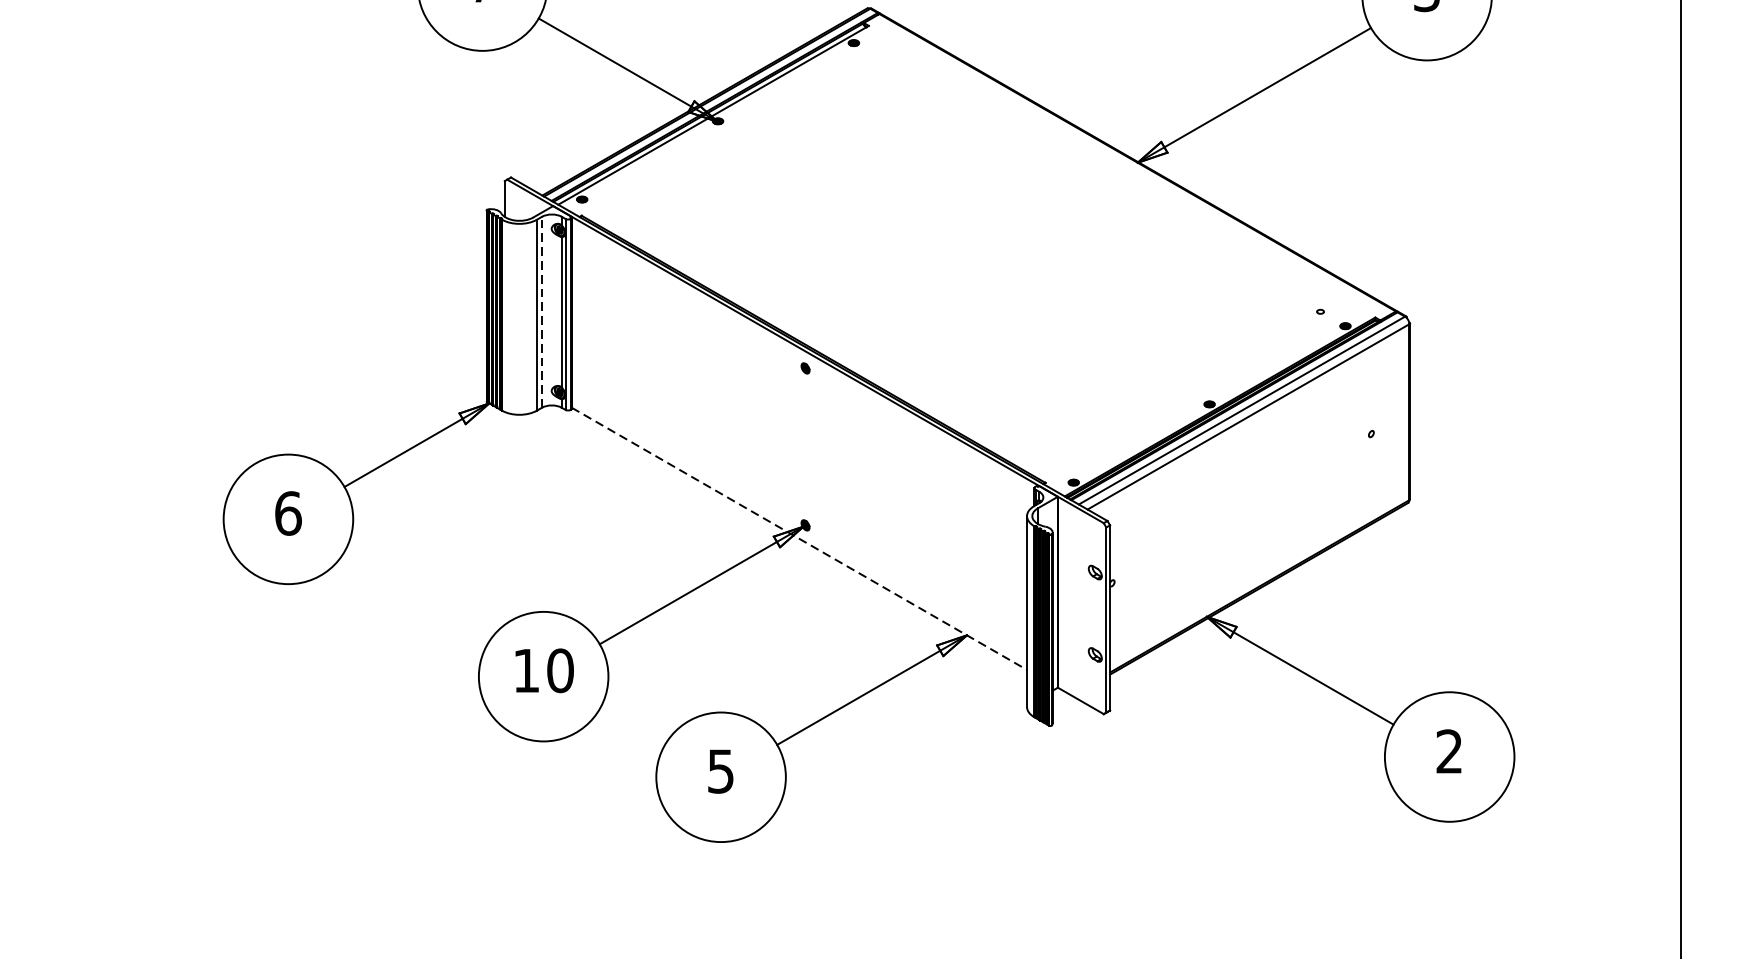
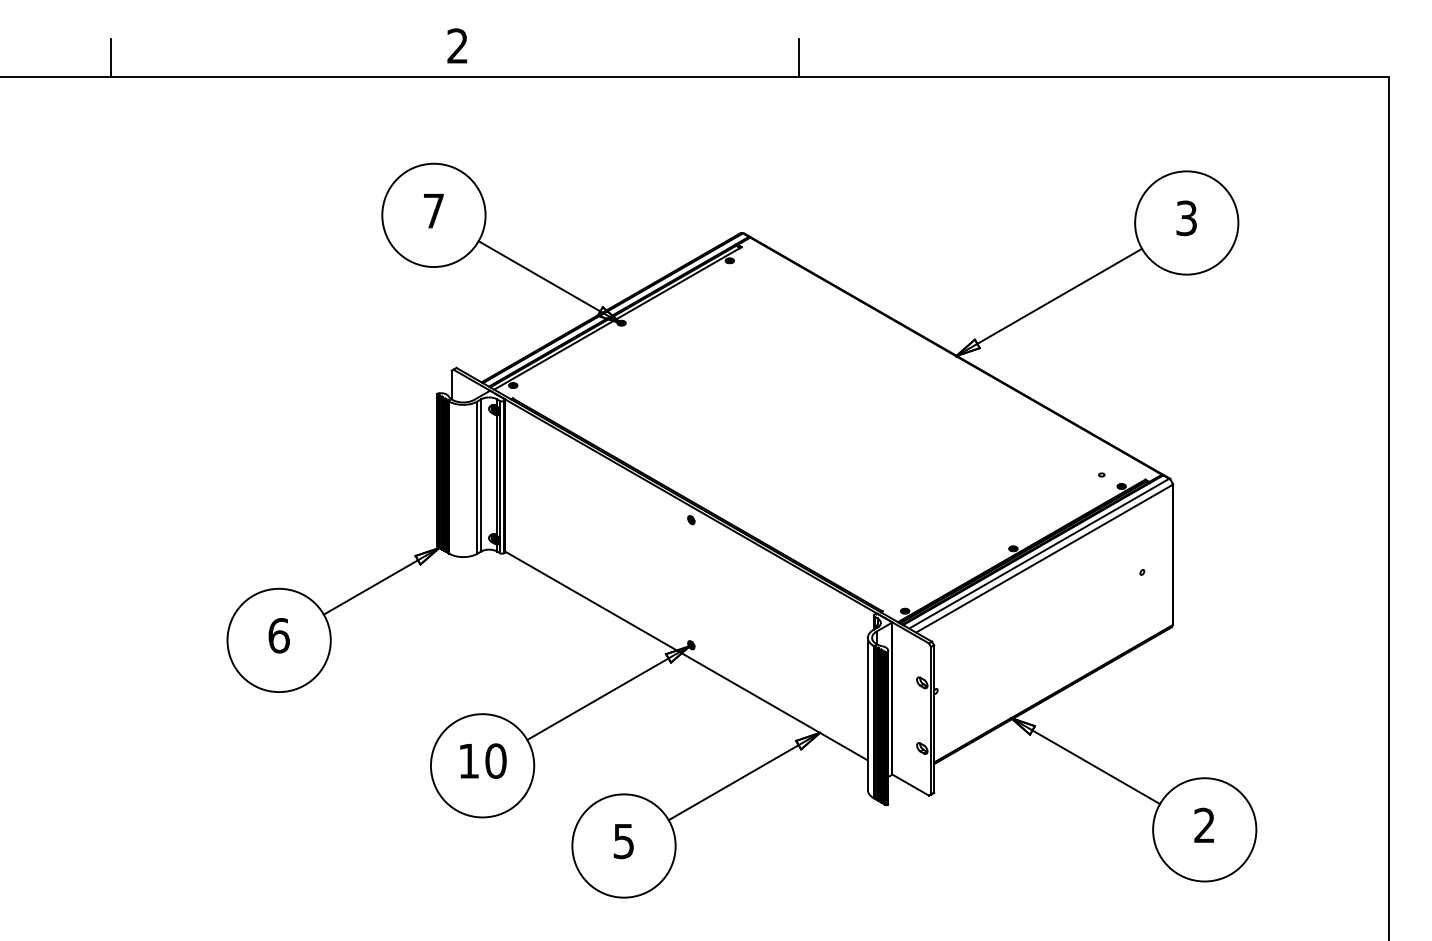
line: (542, 311) -> (481, 474), dashed -> solid
line: (799, 539) -> (686, 656), dashed -> solid

